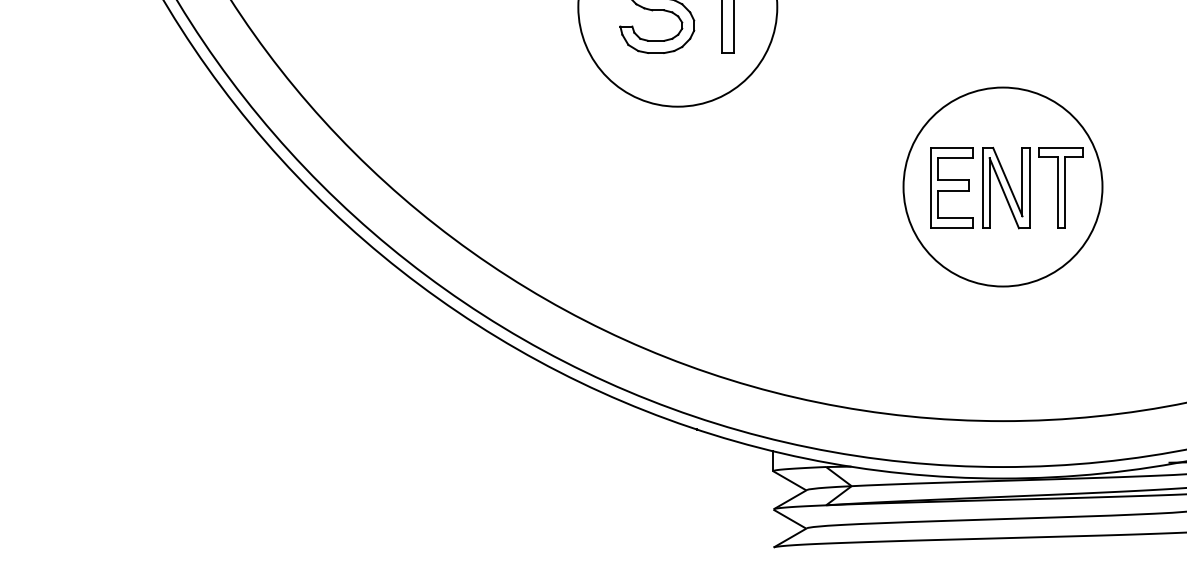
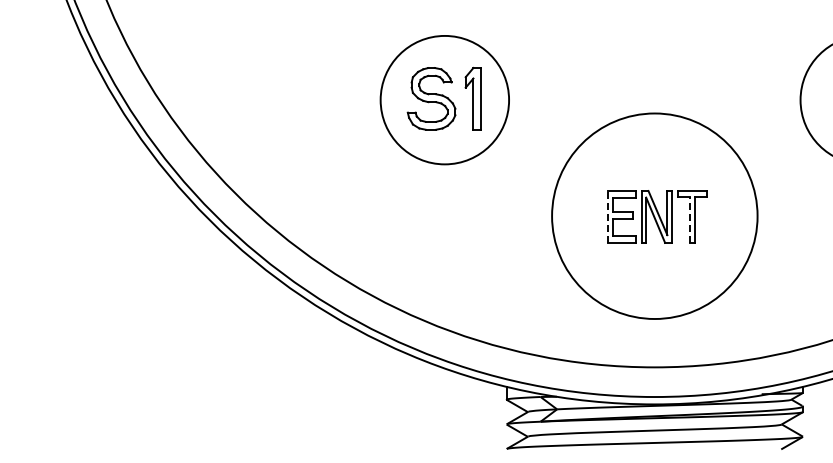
line: (931, 187) -> (608, 216), solid -> dashed
circle: (1002, 187) -> (654, 216), size x1.6
line: (1058, 192) -> (690, 219), solid -> dashed

